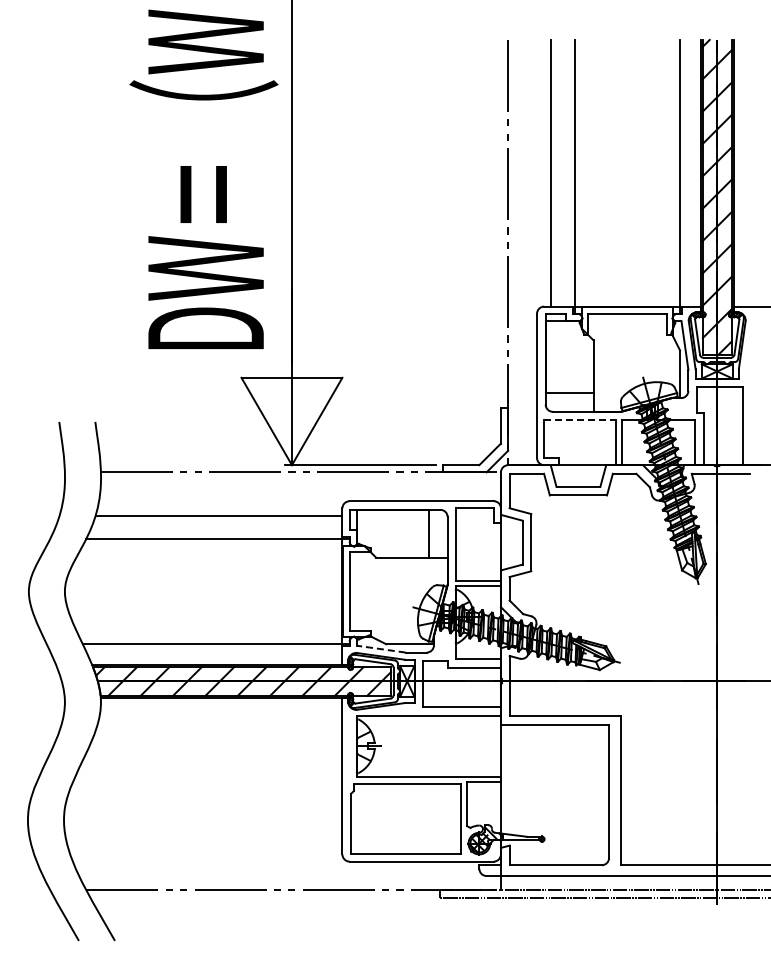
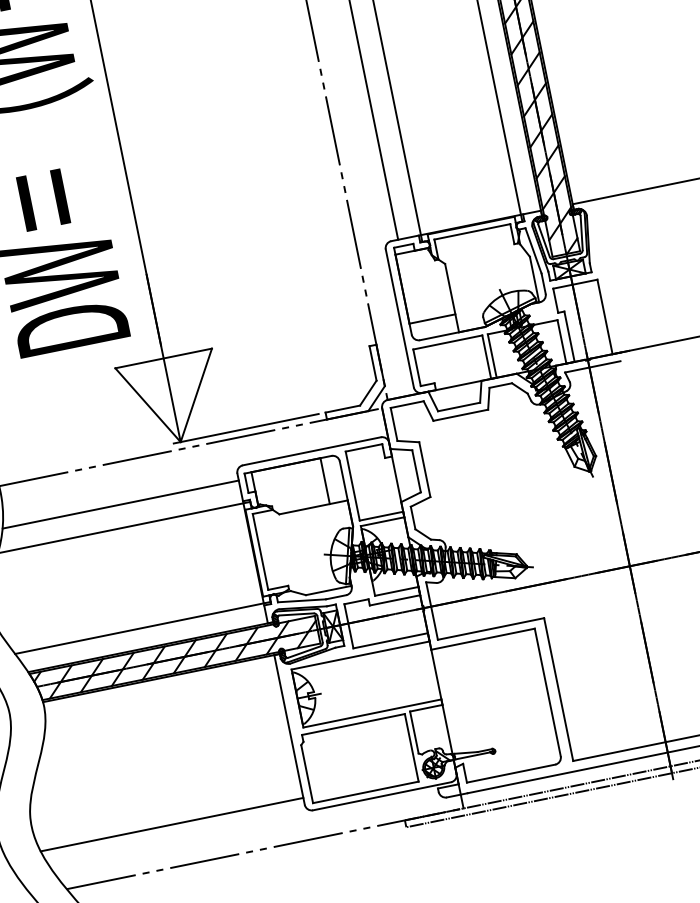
line: (580, 419) -> (447, 342), dashed -> solid
line: (381, 649) -> (302, 601), dashed -> solid
line: (205, 847) -> (172, 824), added

